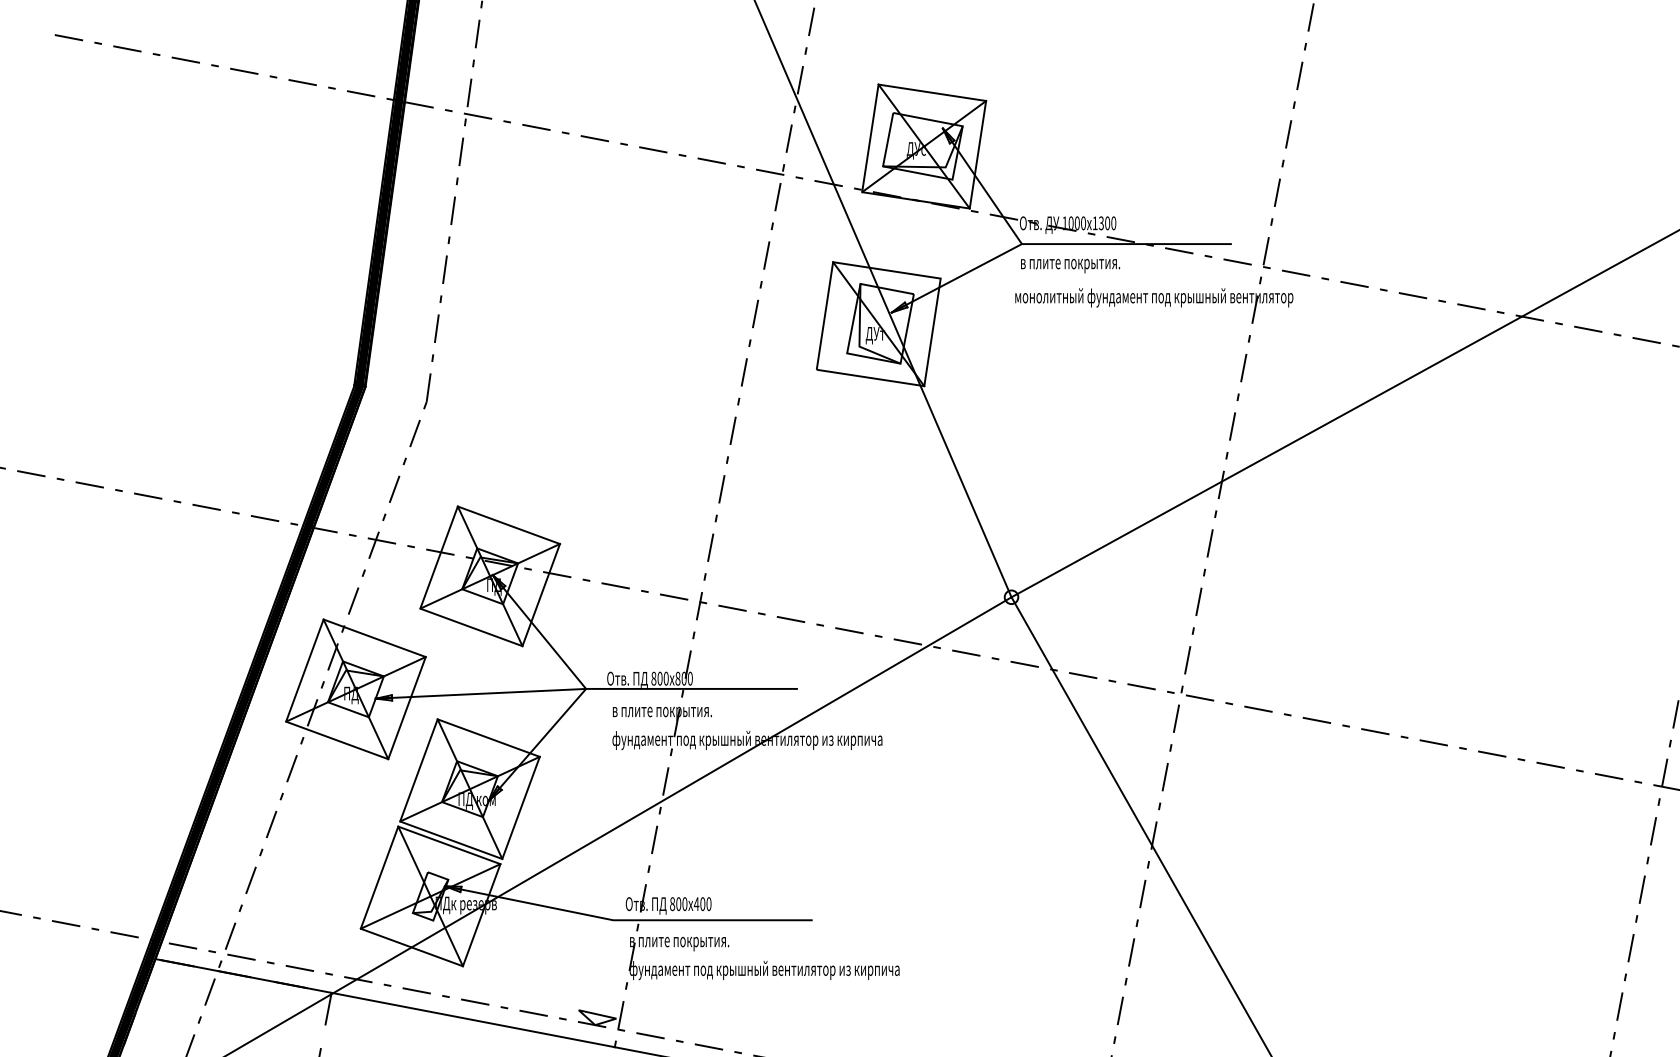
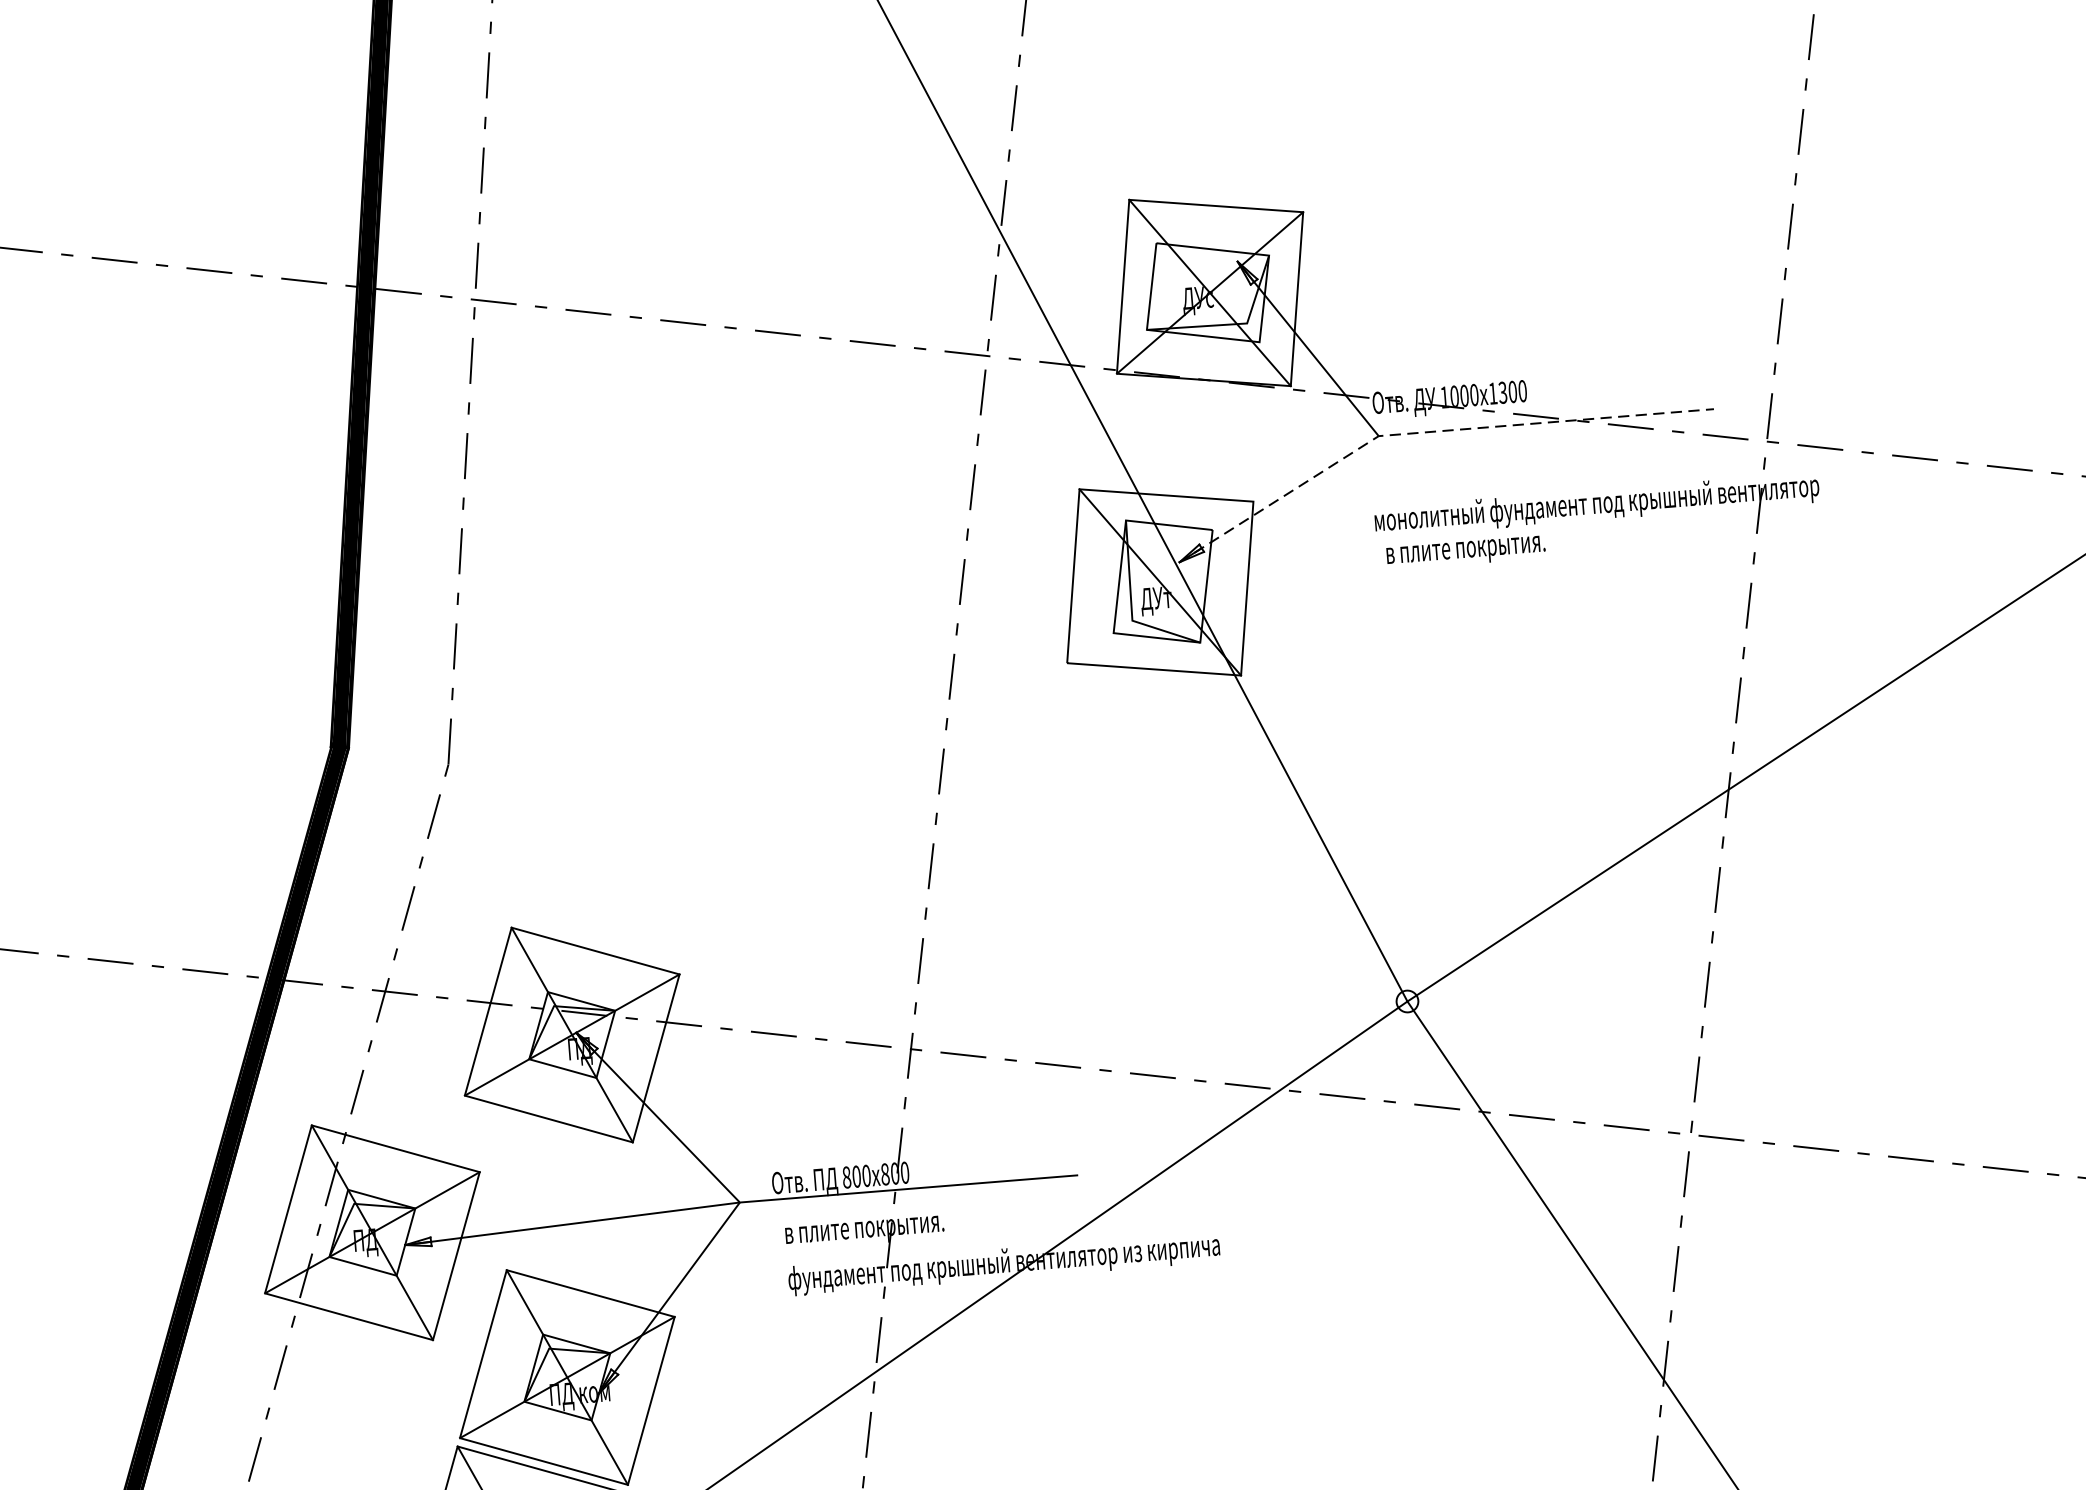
line: (1052, 244) -> (1427, 432), solid -> dashed
text: (1070, 265) -> (1466, 551), moved

